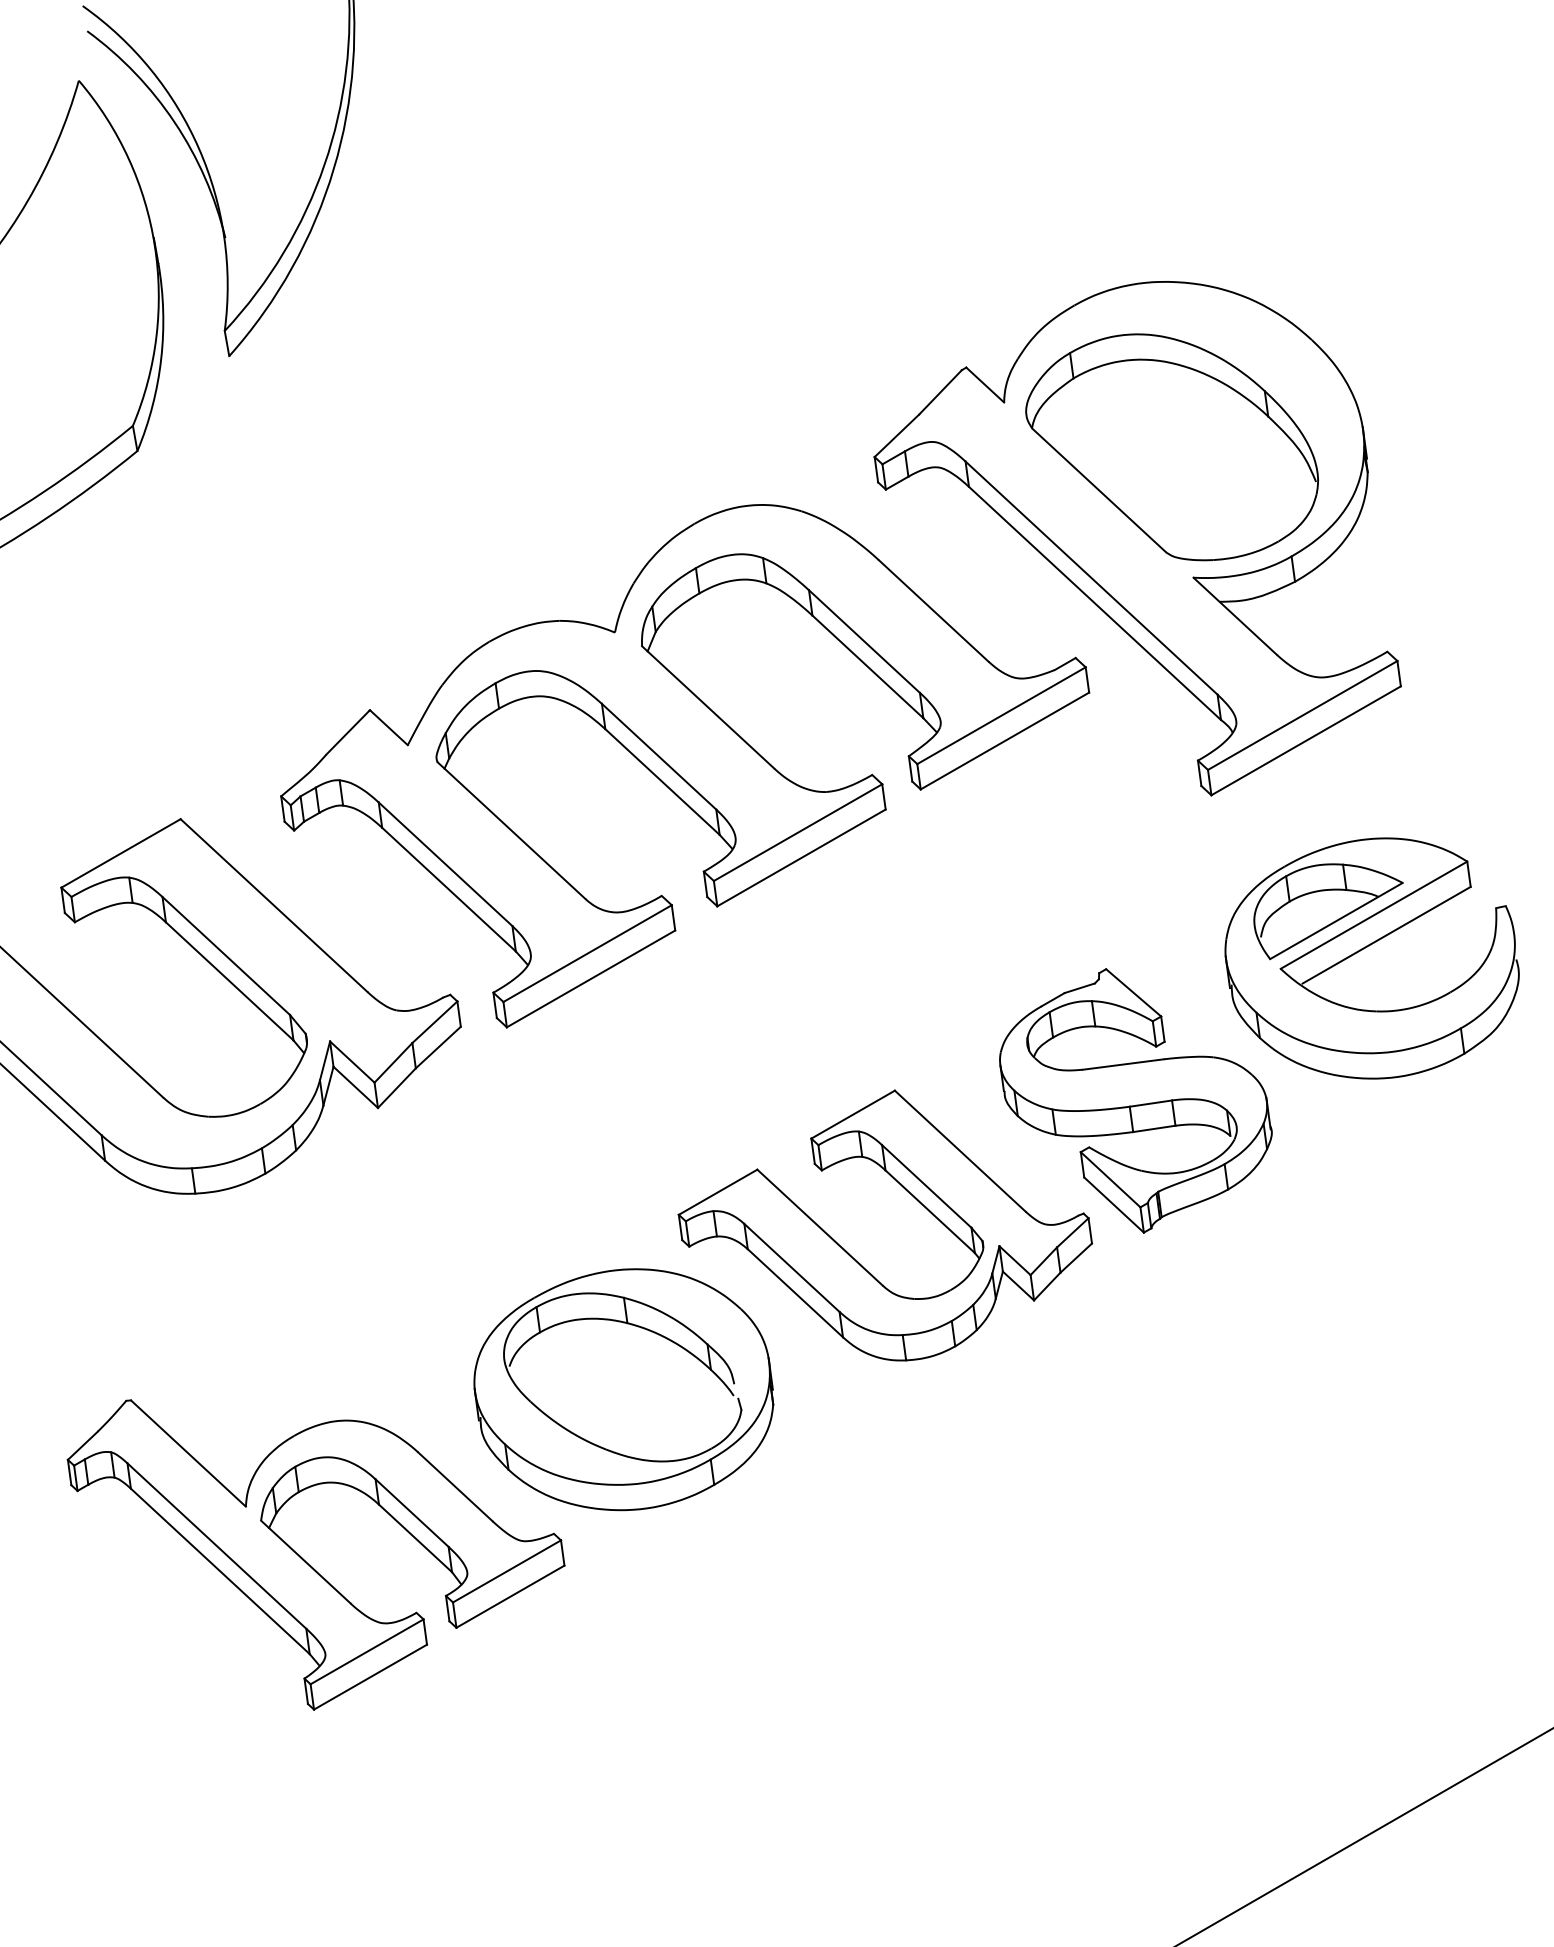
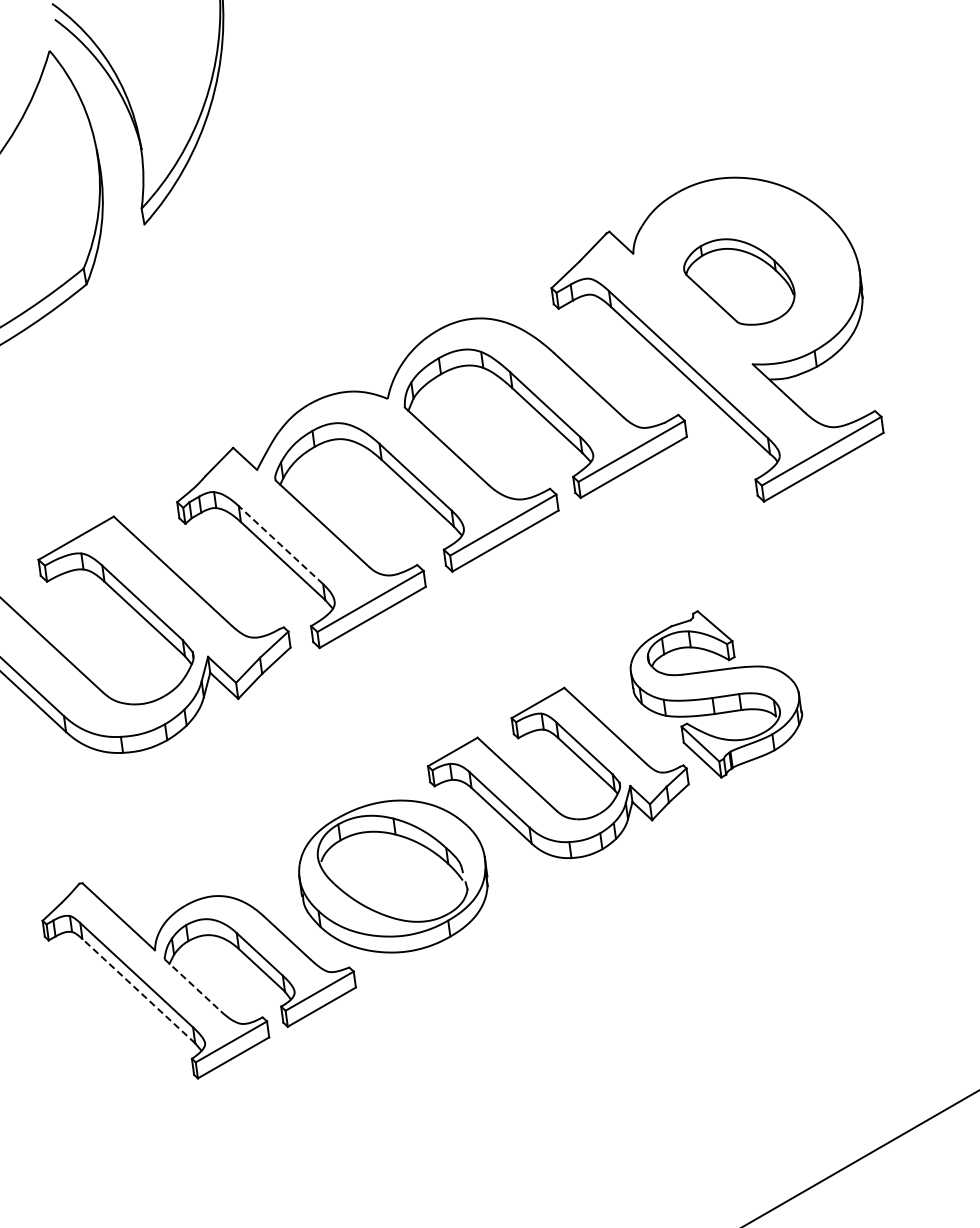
part: (1172, 446) -> (739, 281), size x0.6
line: (444, 863) -> (280, 544), solid -> dashed
part: (1365, 948) -> (861, 598), removed
line: (306, 1562) -> (193, 985), solid -> dashed
line: (219, 1571) -> (138, 991), solid -> dashed

